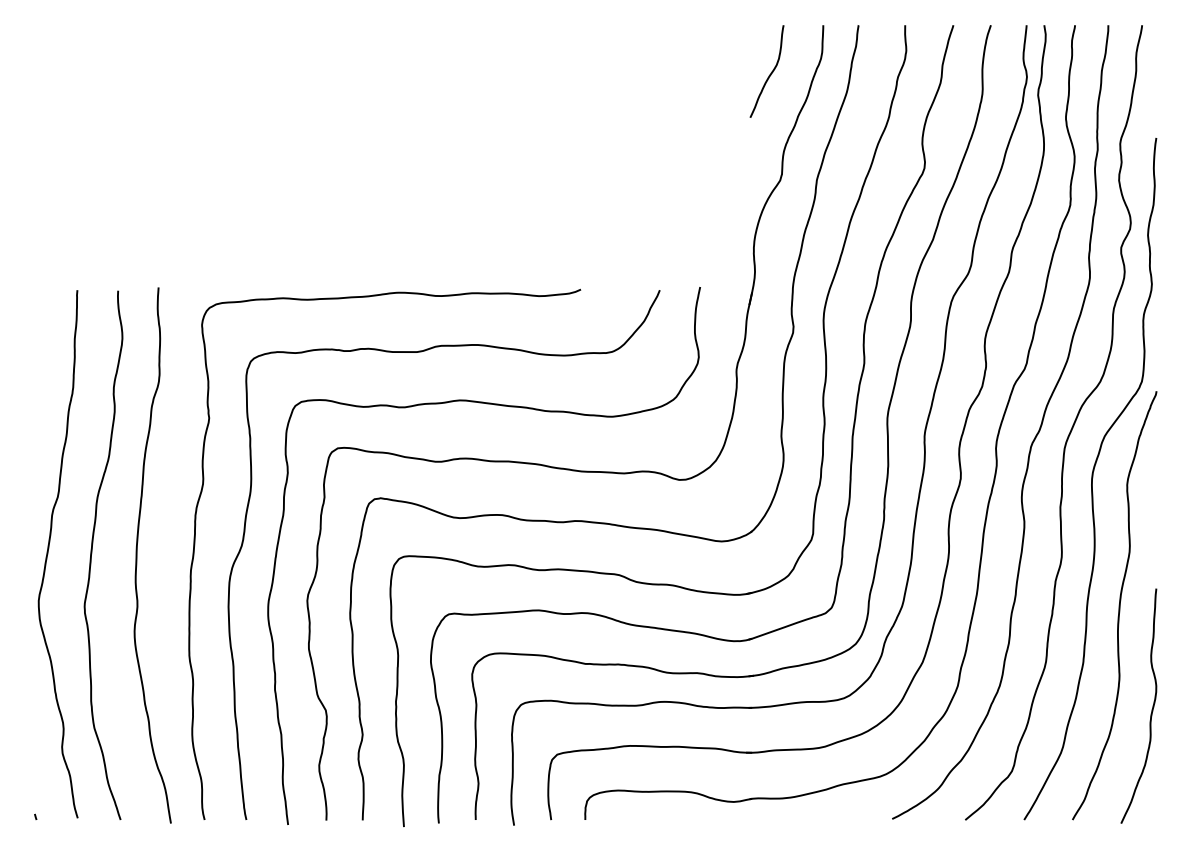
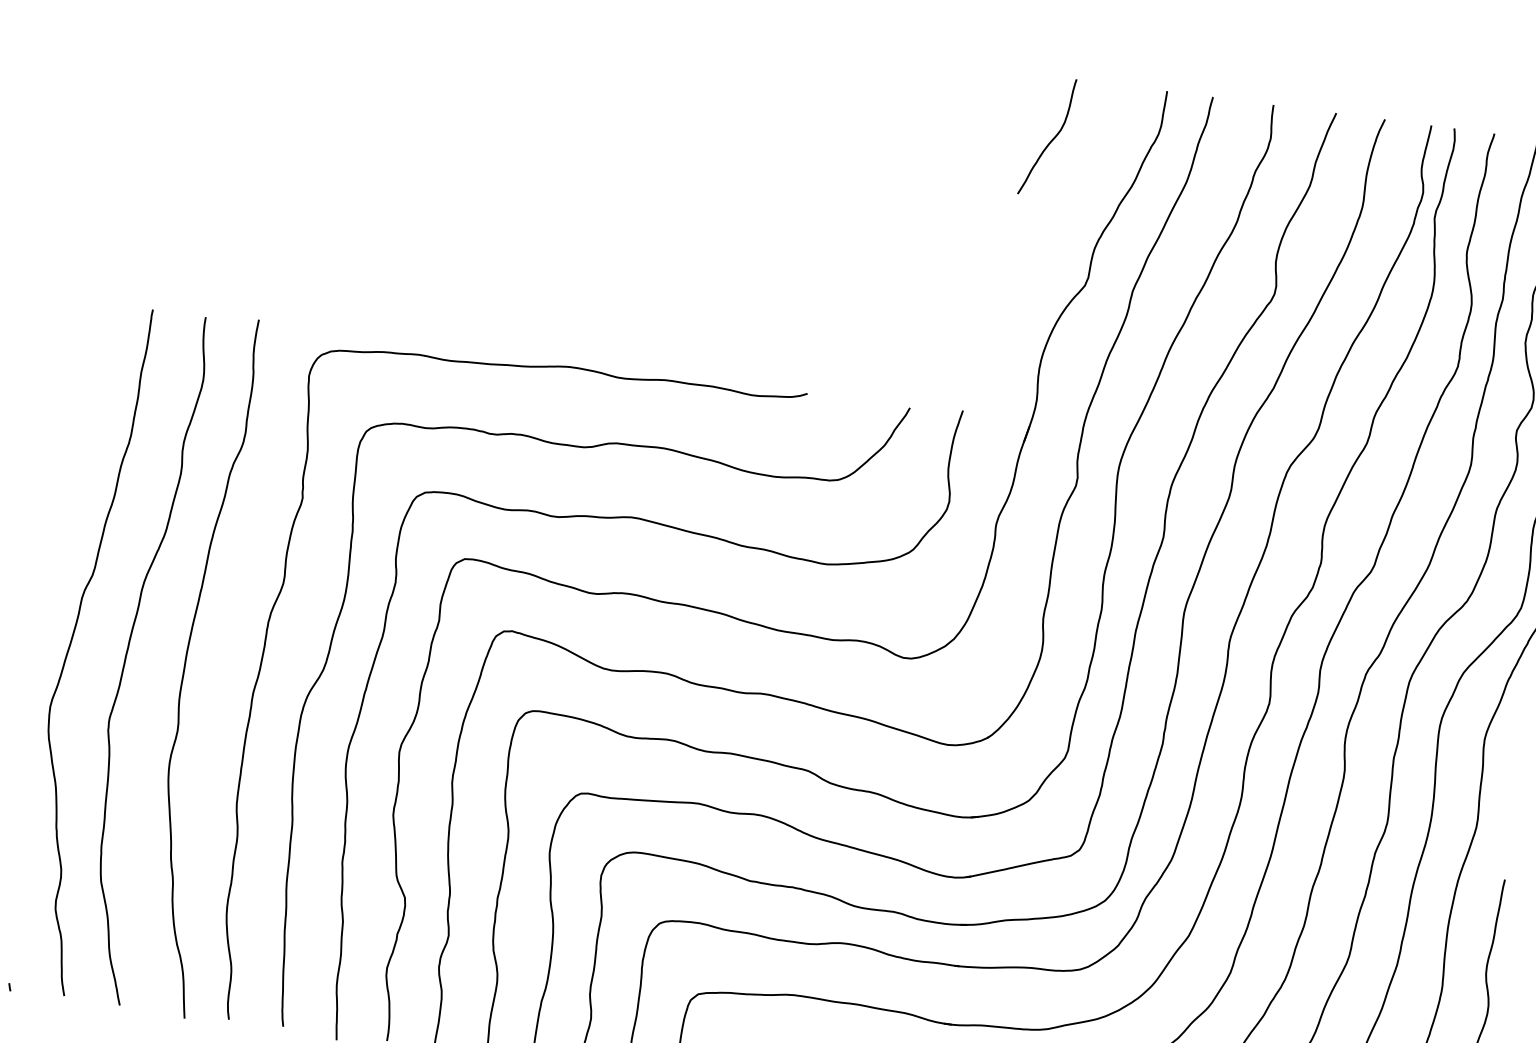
curve: (769, 74) -> (1049, 140), moved

